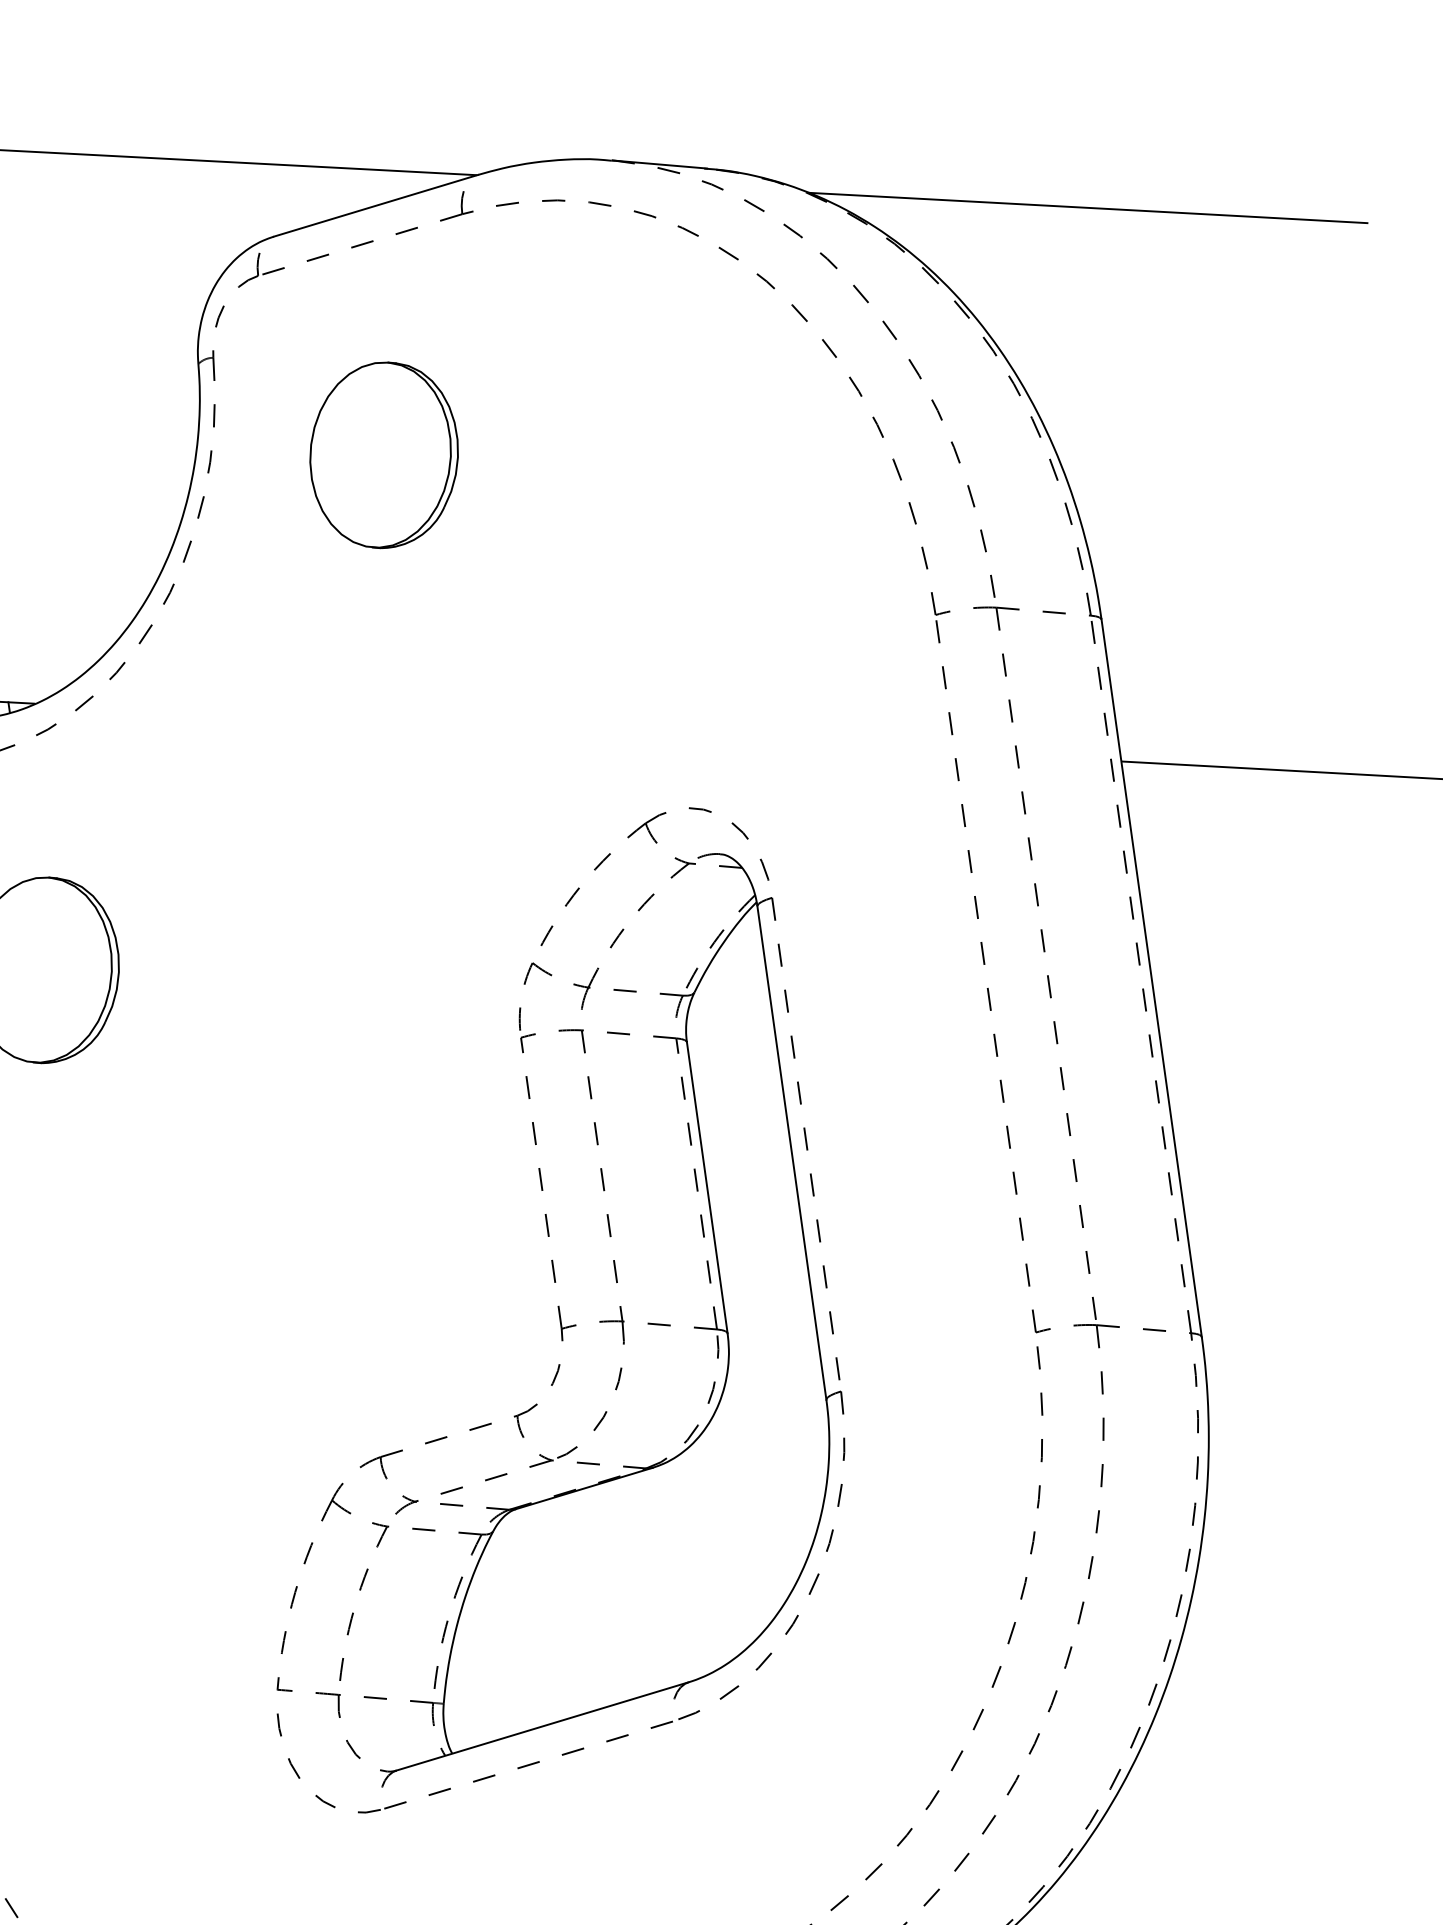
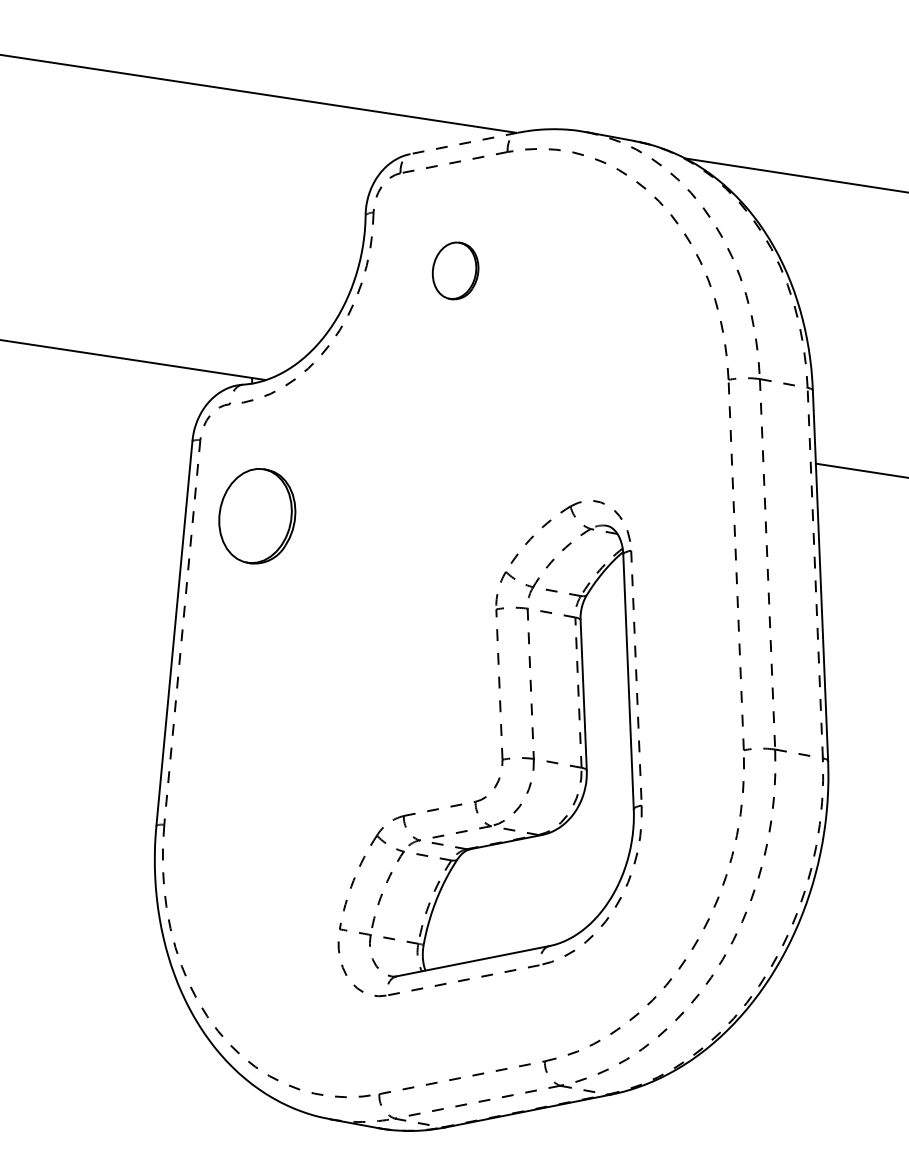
line: (376, 205) -> (464, 143), solid -> dashed
part: (383, 454) -> (455, 270), size x0.6
part: (557, 1307) -> (501, 748), moved

